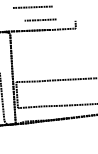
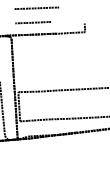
line: (40, 19) -> (33, 22), moved

